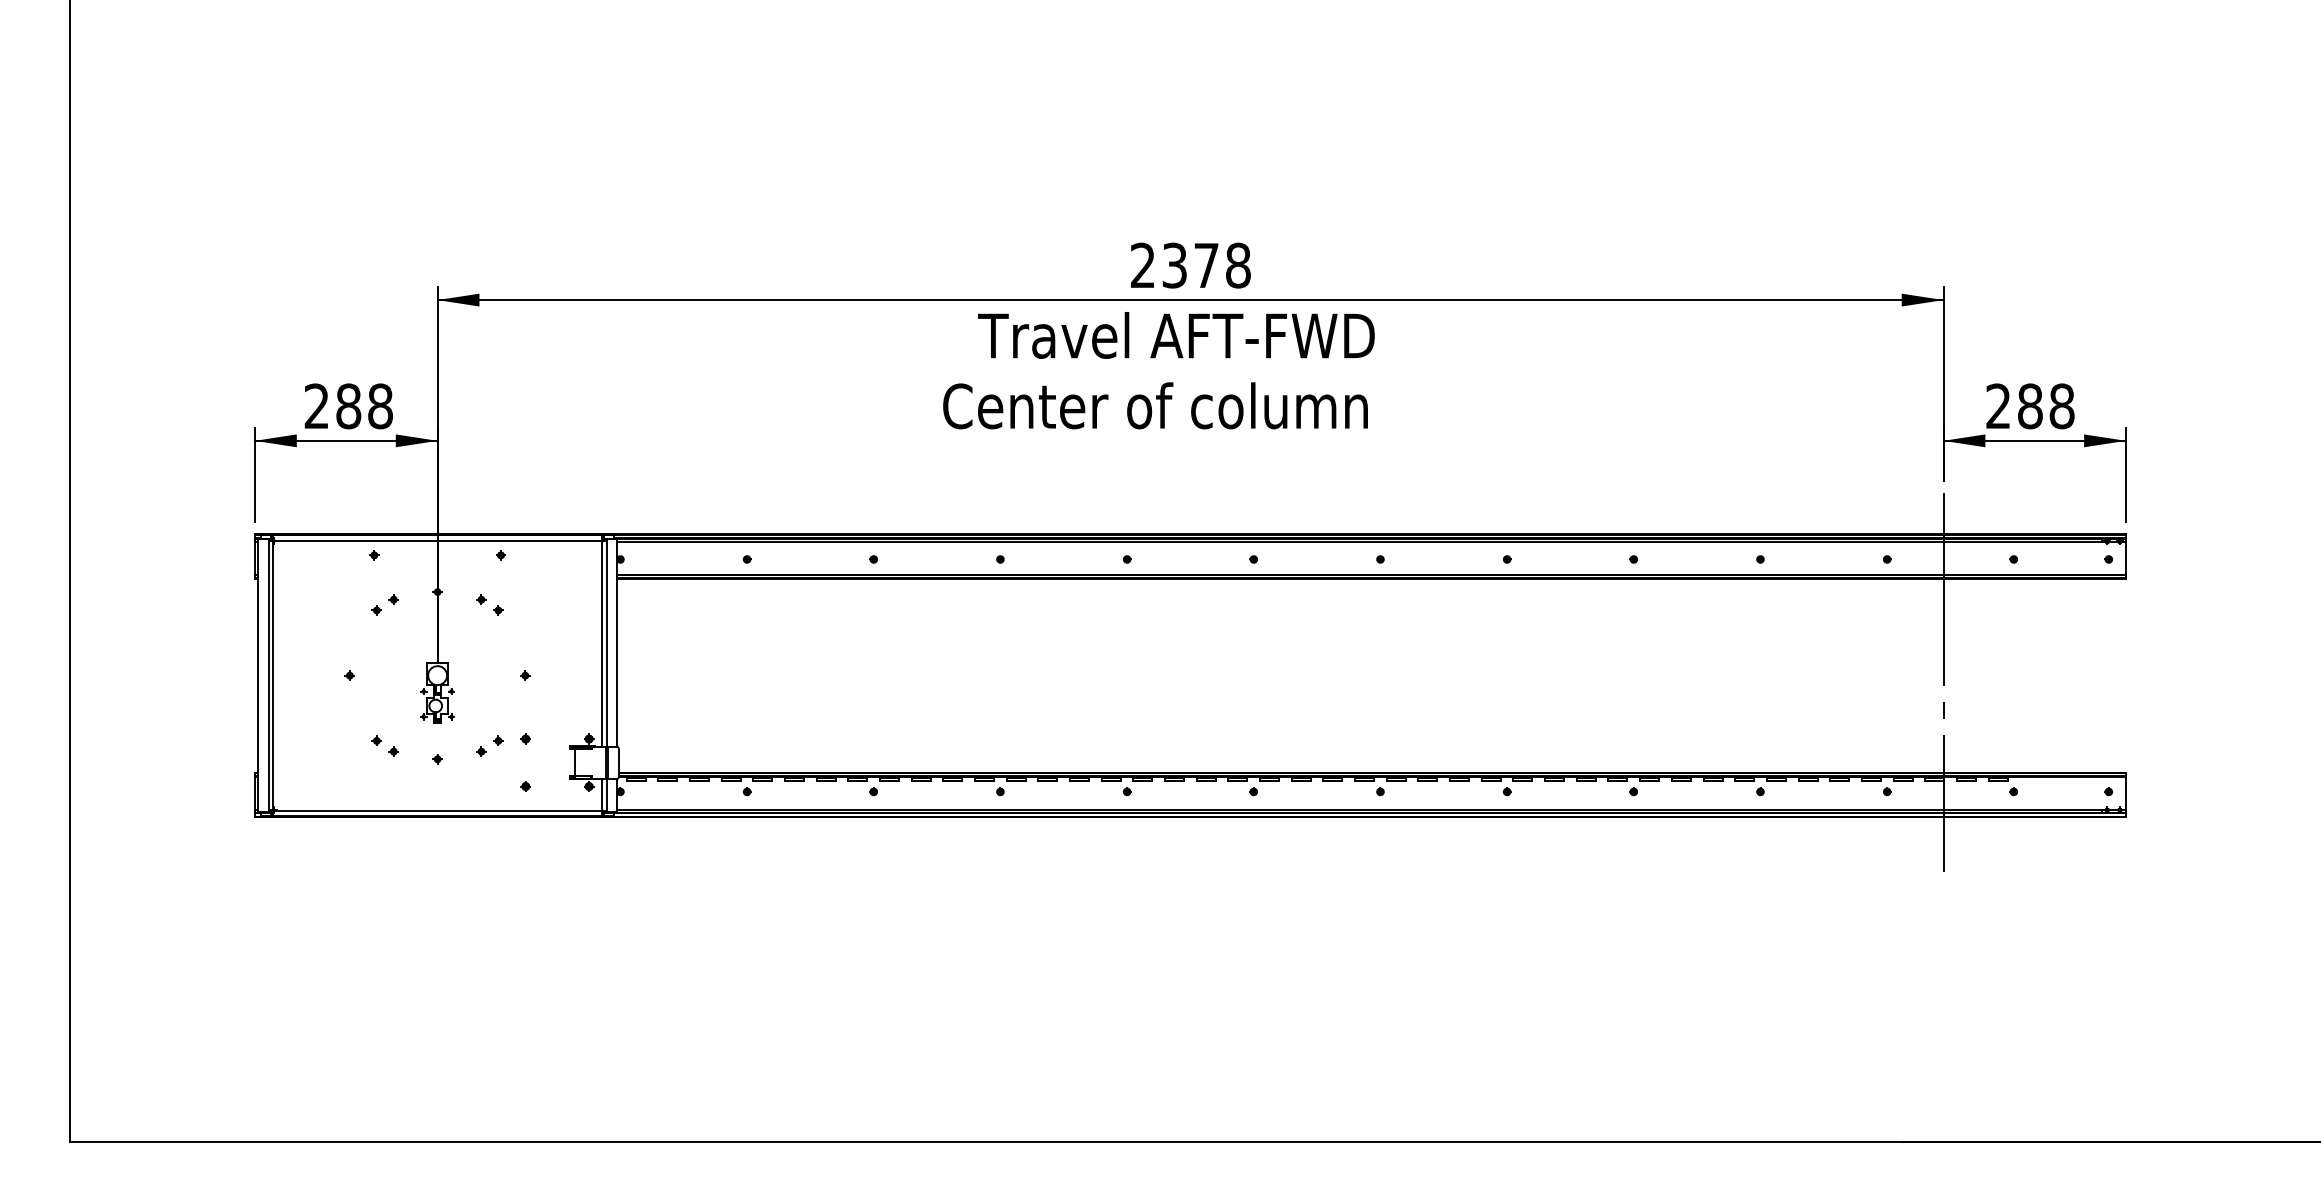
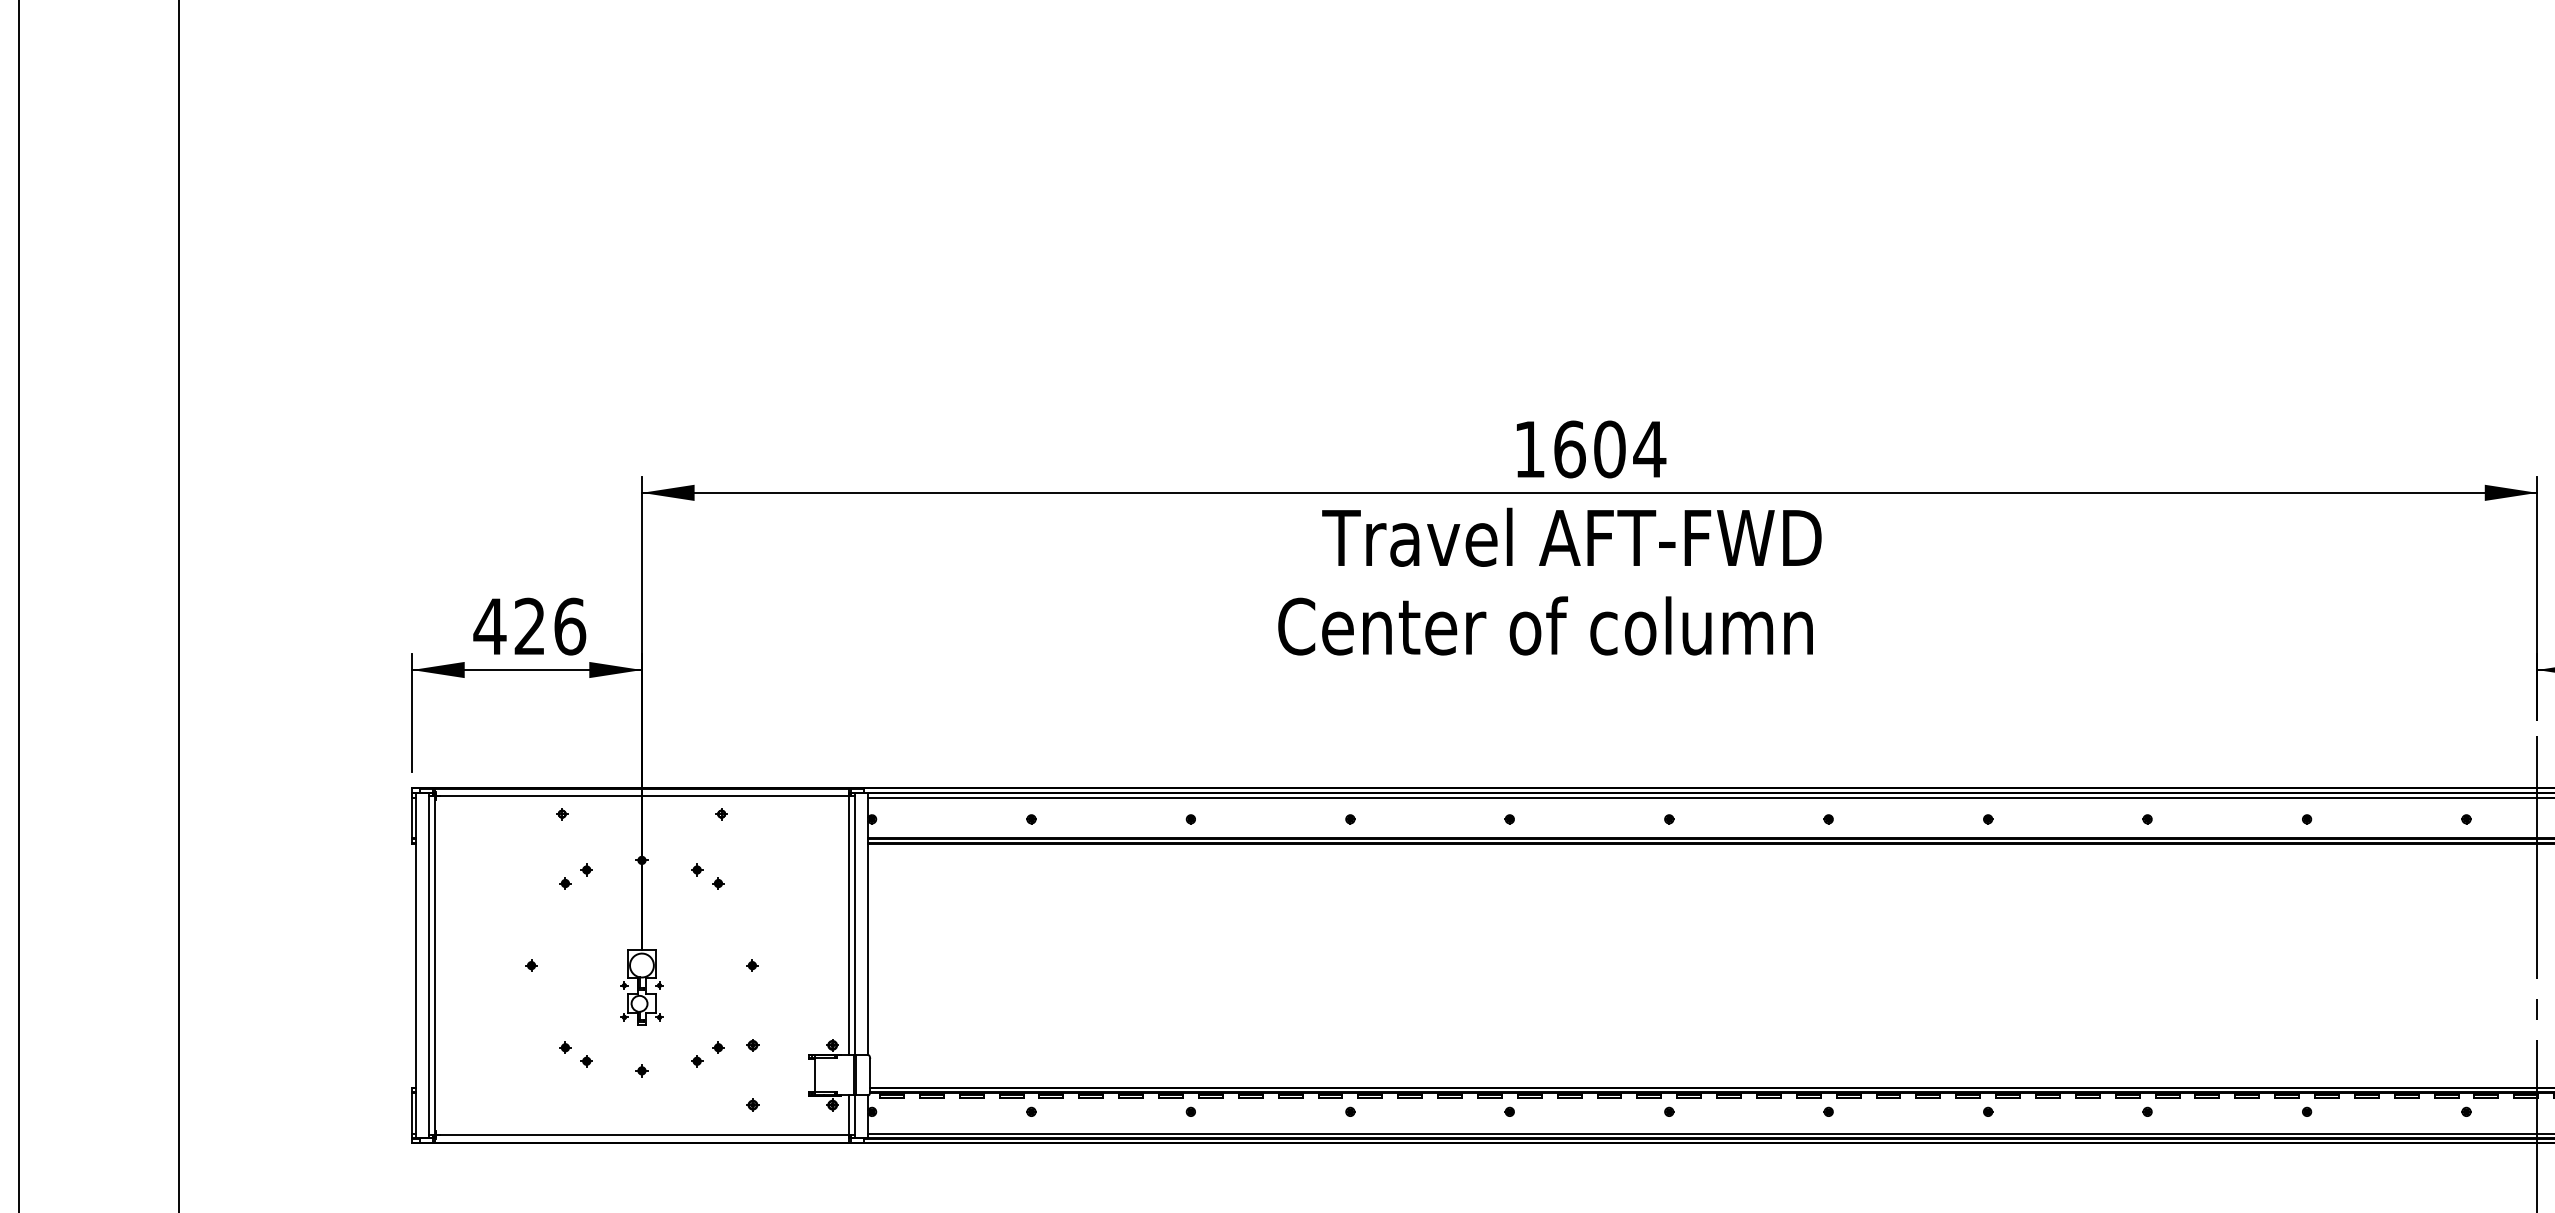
text: (1191, 265) -> (1590, 449), 2378 -> 1604
text: (348, 406) -> (529, 626), 288 -> 426

